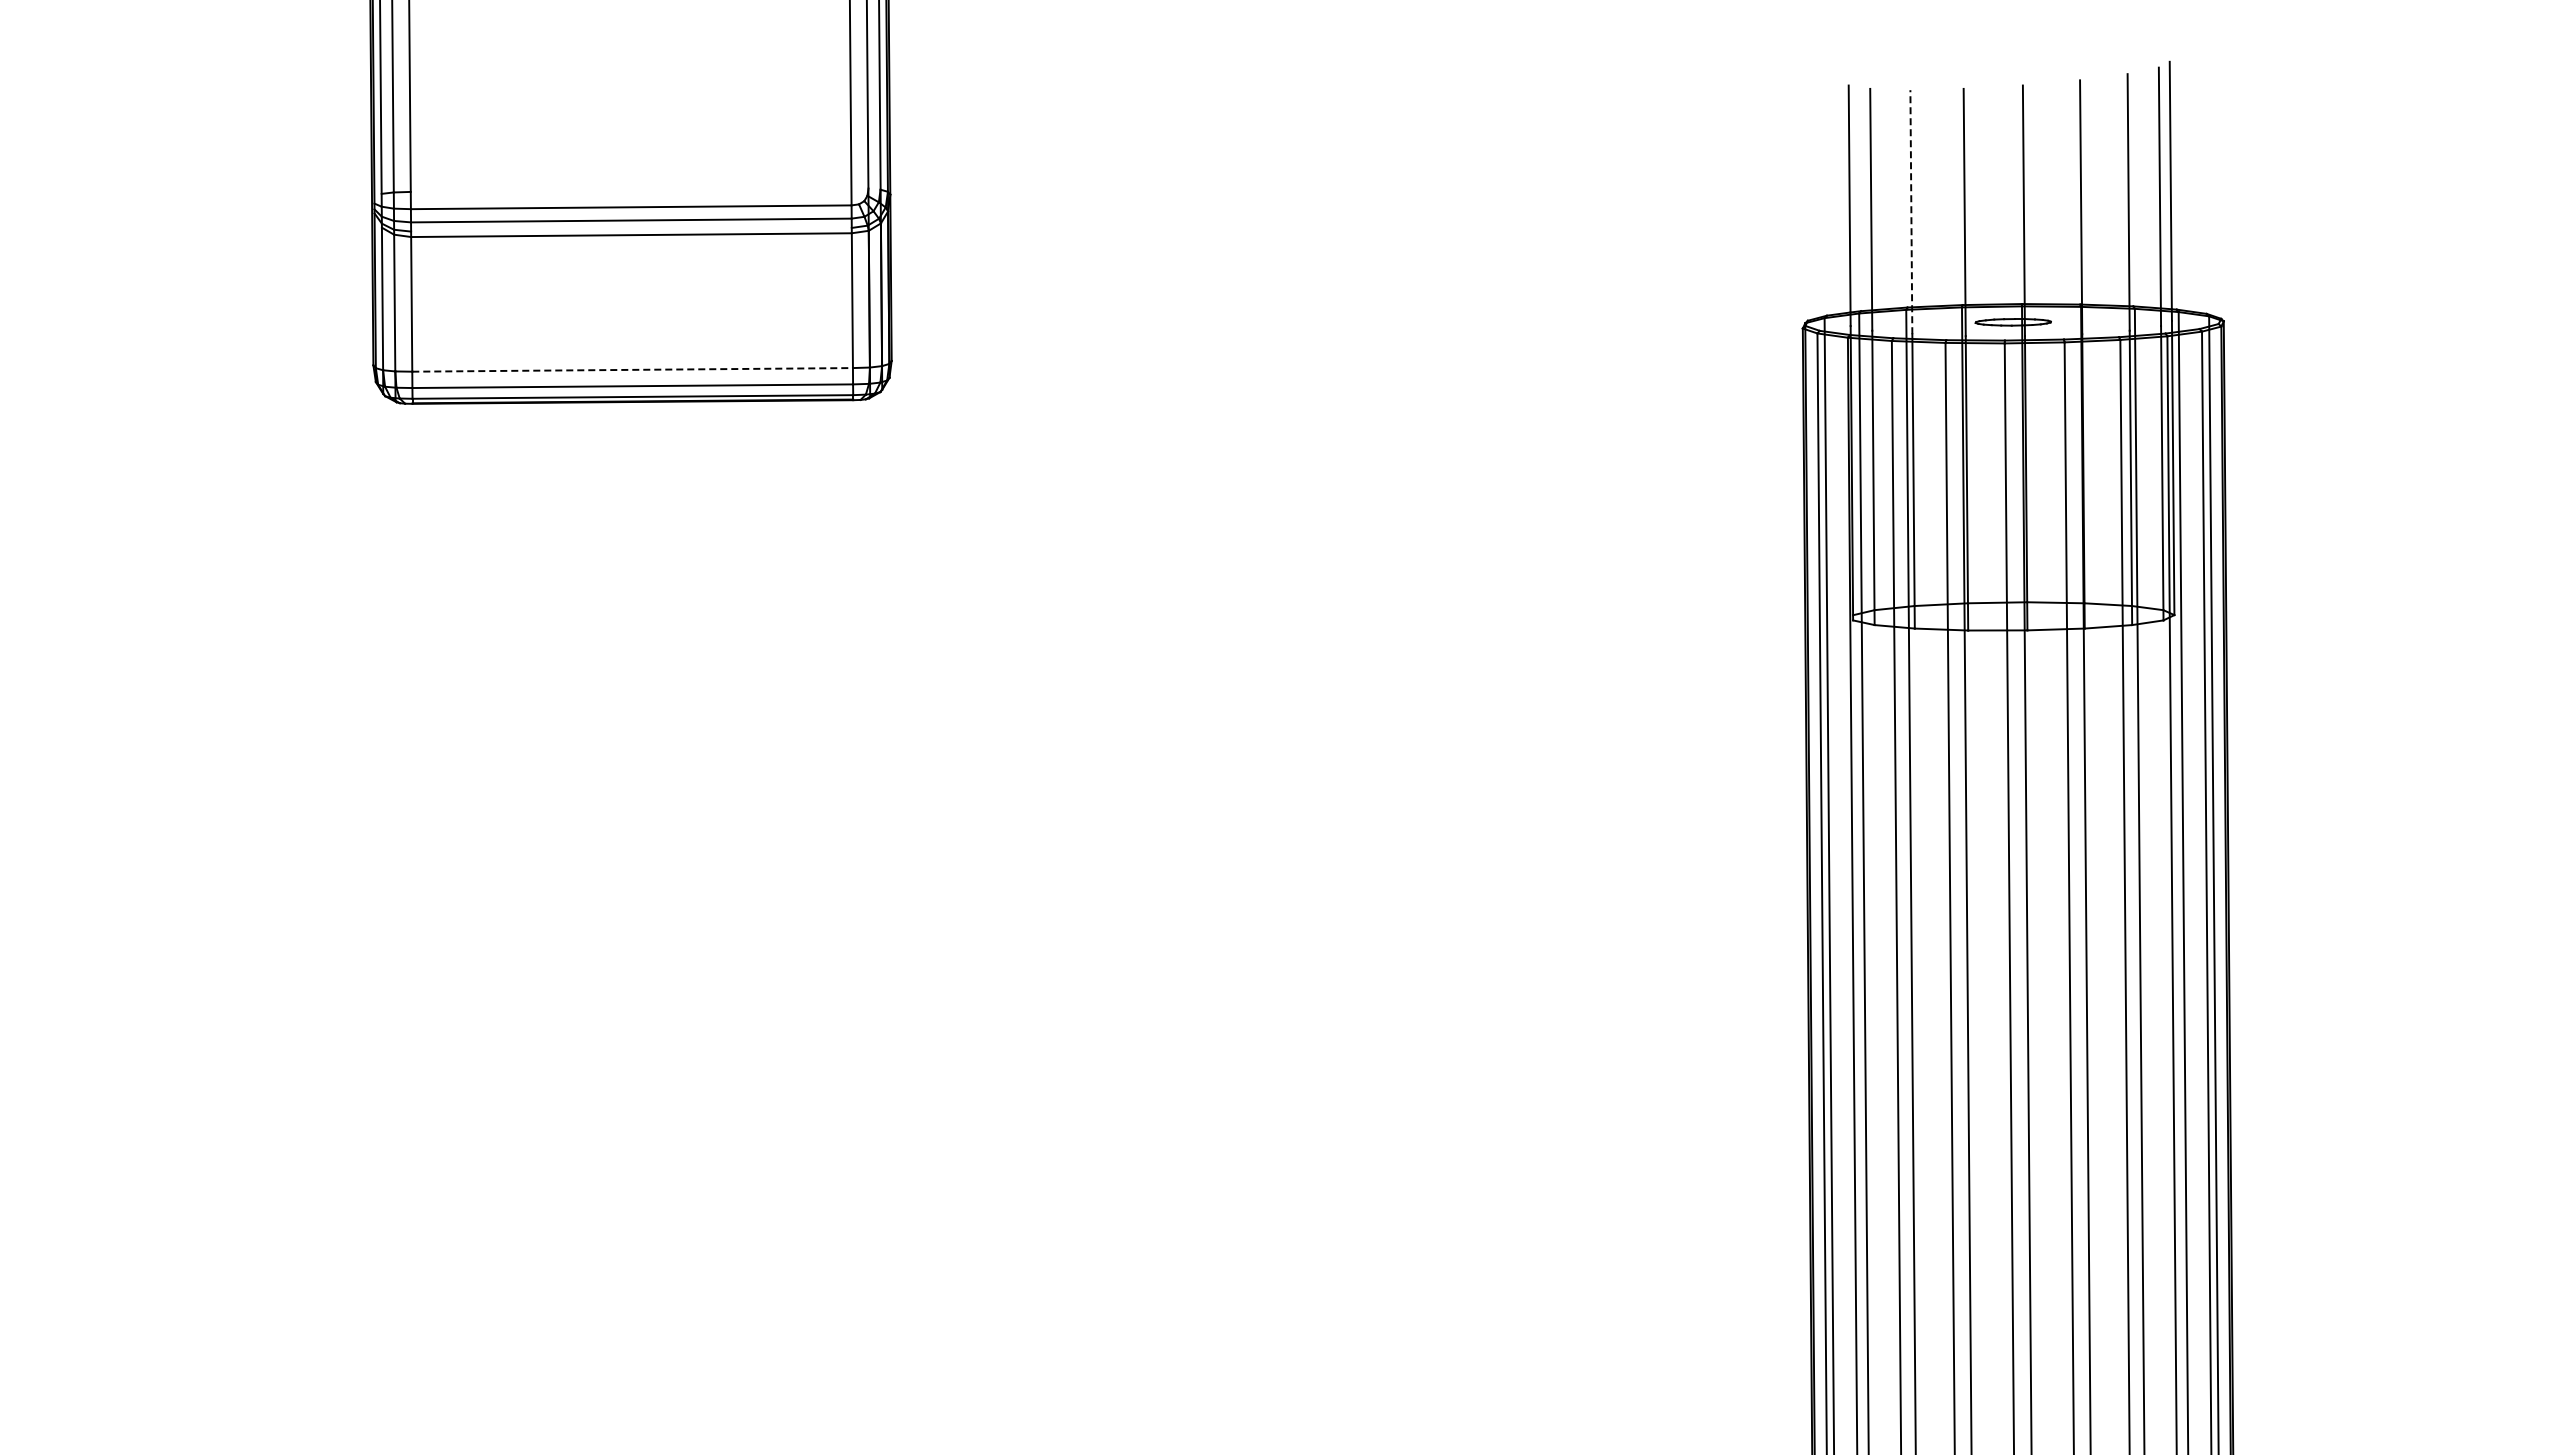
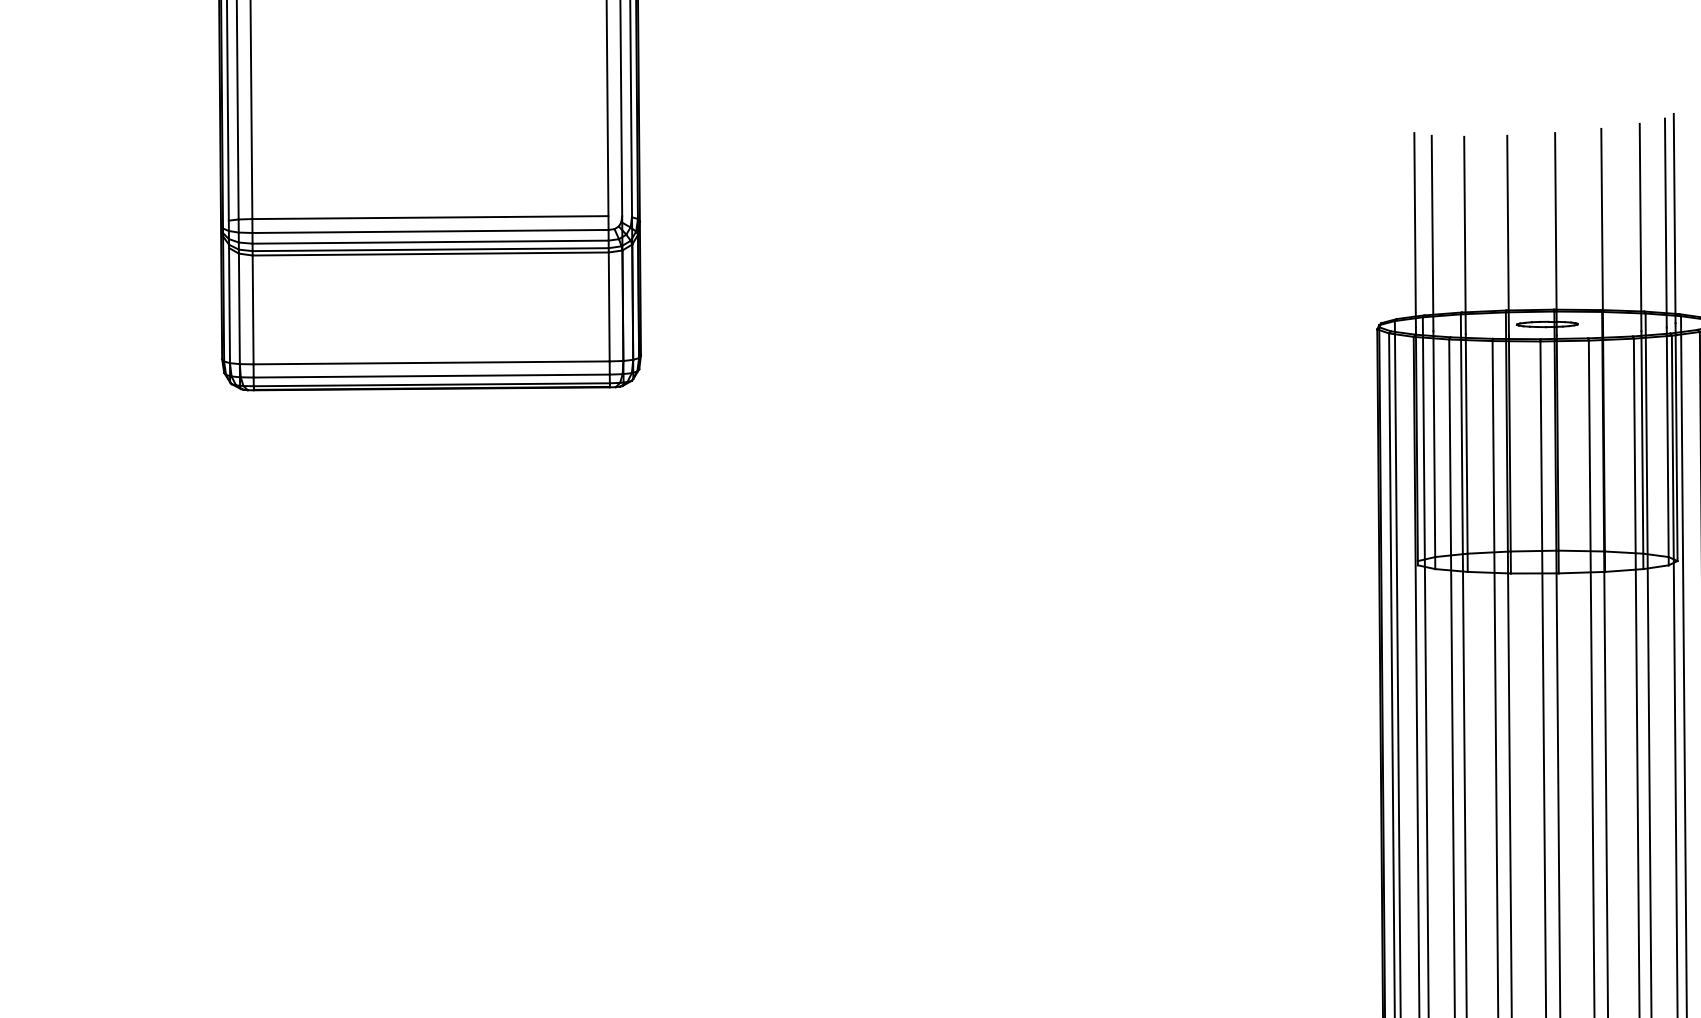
line: (630, 189) -> (429, 217), added
line: (1911, 211) -> (1465, 234), dashed -> solid
line: (631, 229) -> (430, 249), added
line: (633, 369) -> (432, 362), dashed -> solid

